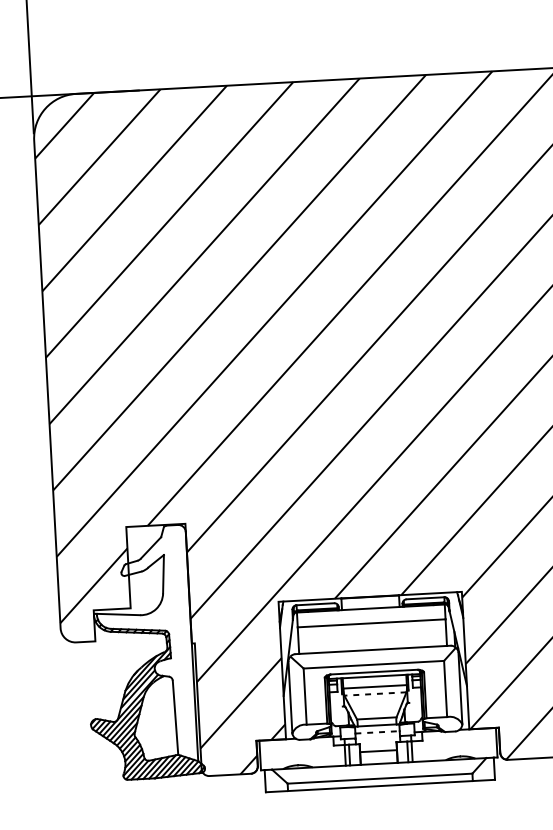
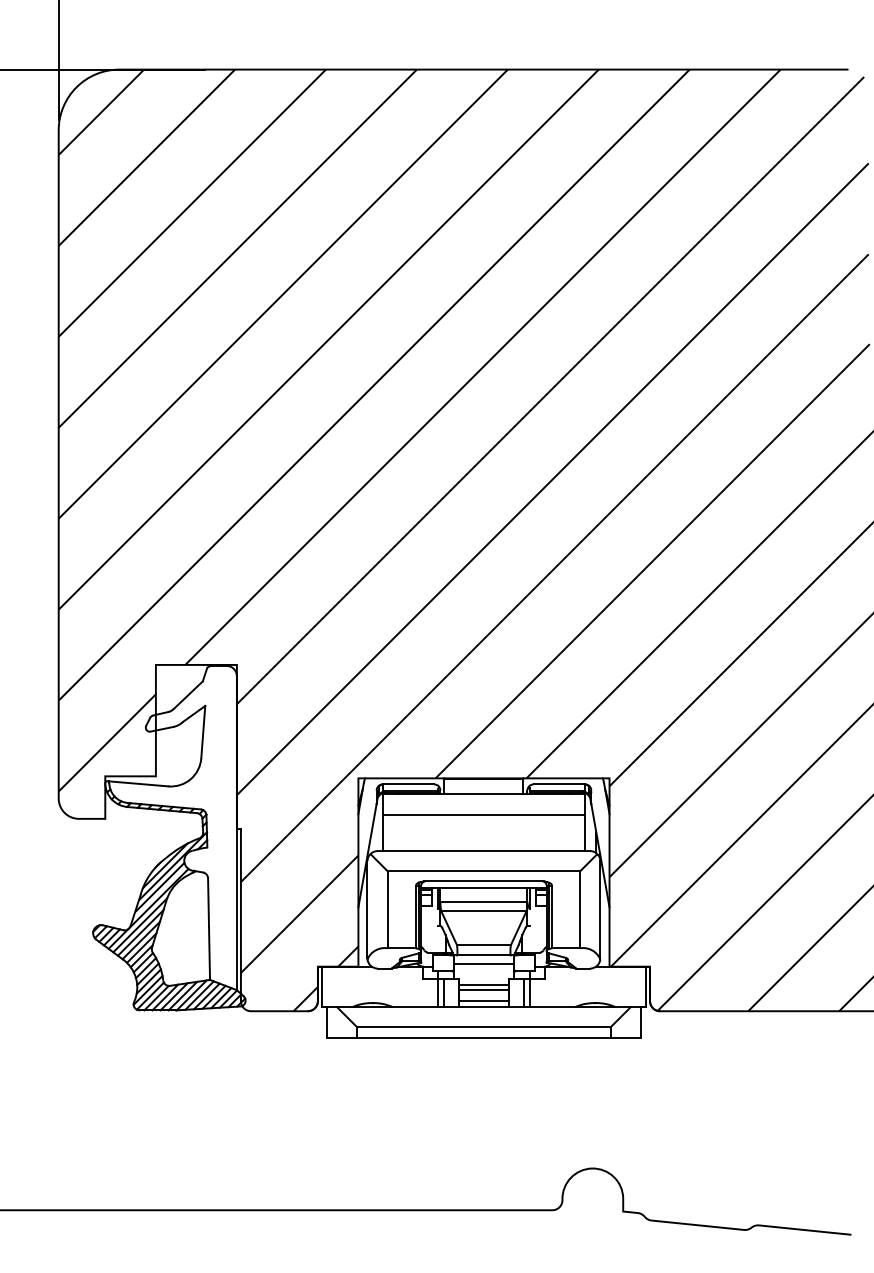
line: (375, 694) -> (483, 911), dashed -> solid
line: (377, 732) -> (484, 964), dashed -> solid
line: (378, 748) -> (483, 985), added
line: (378, 759) -> (483, 1001), added

